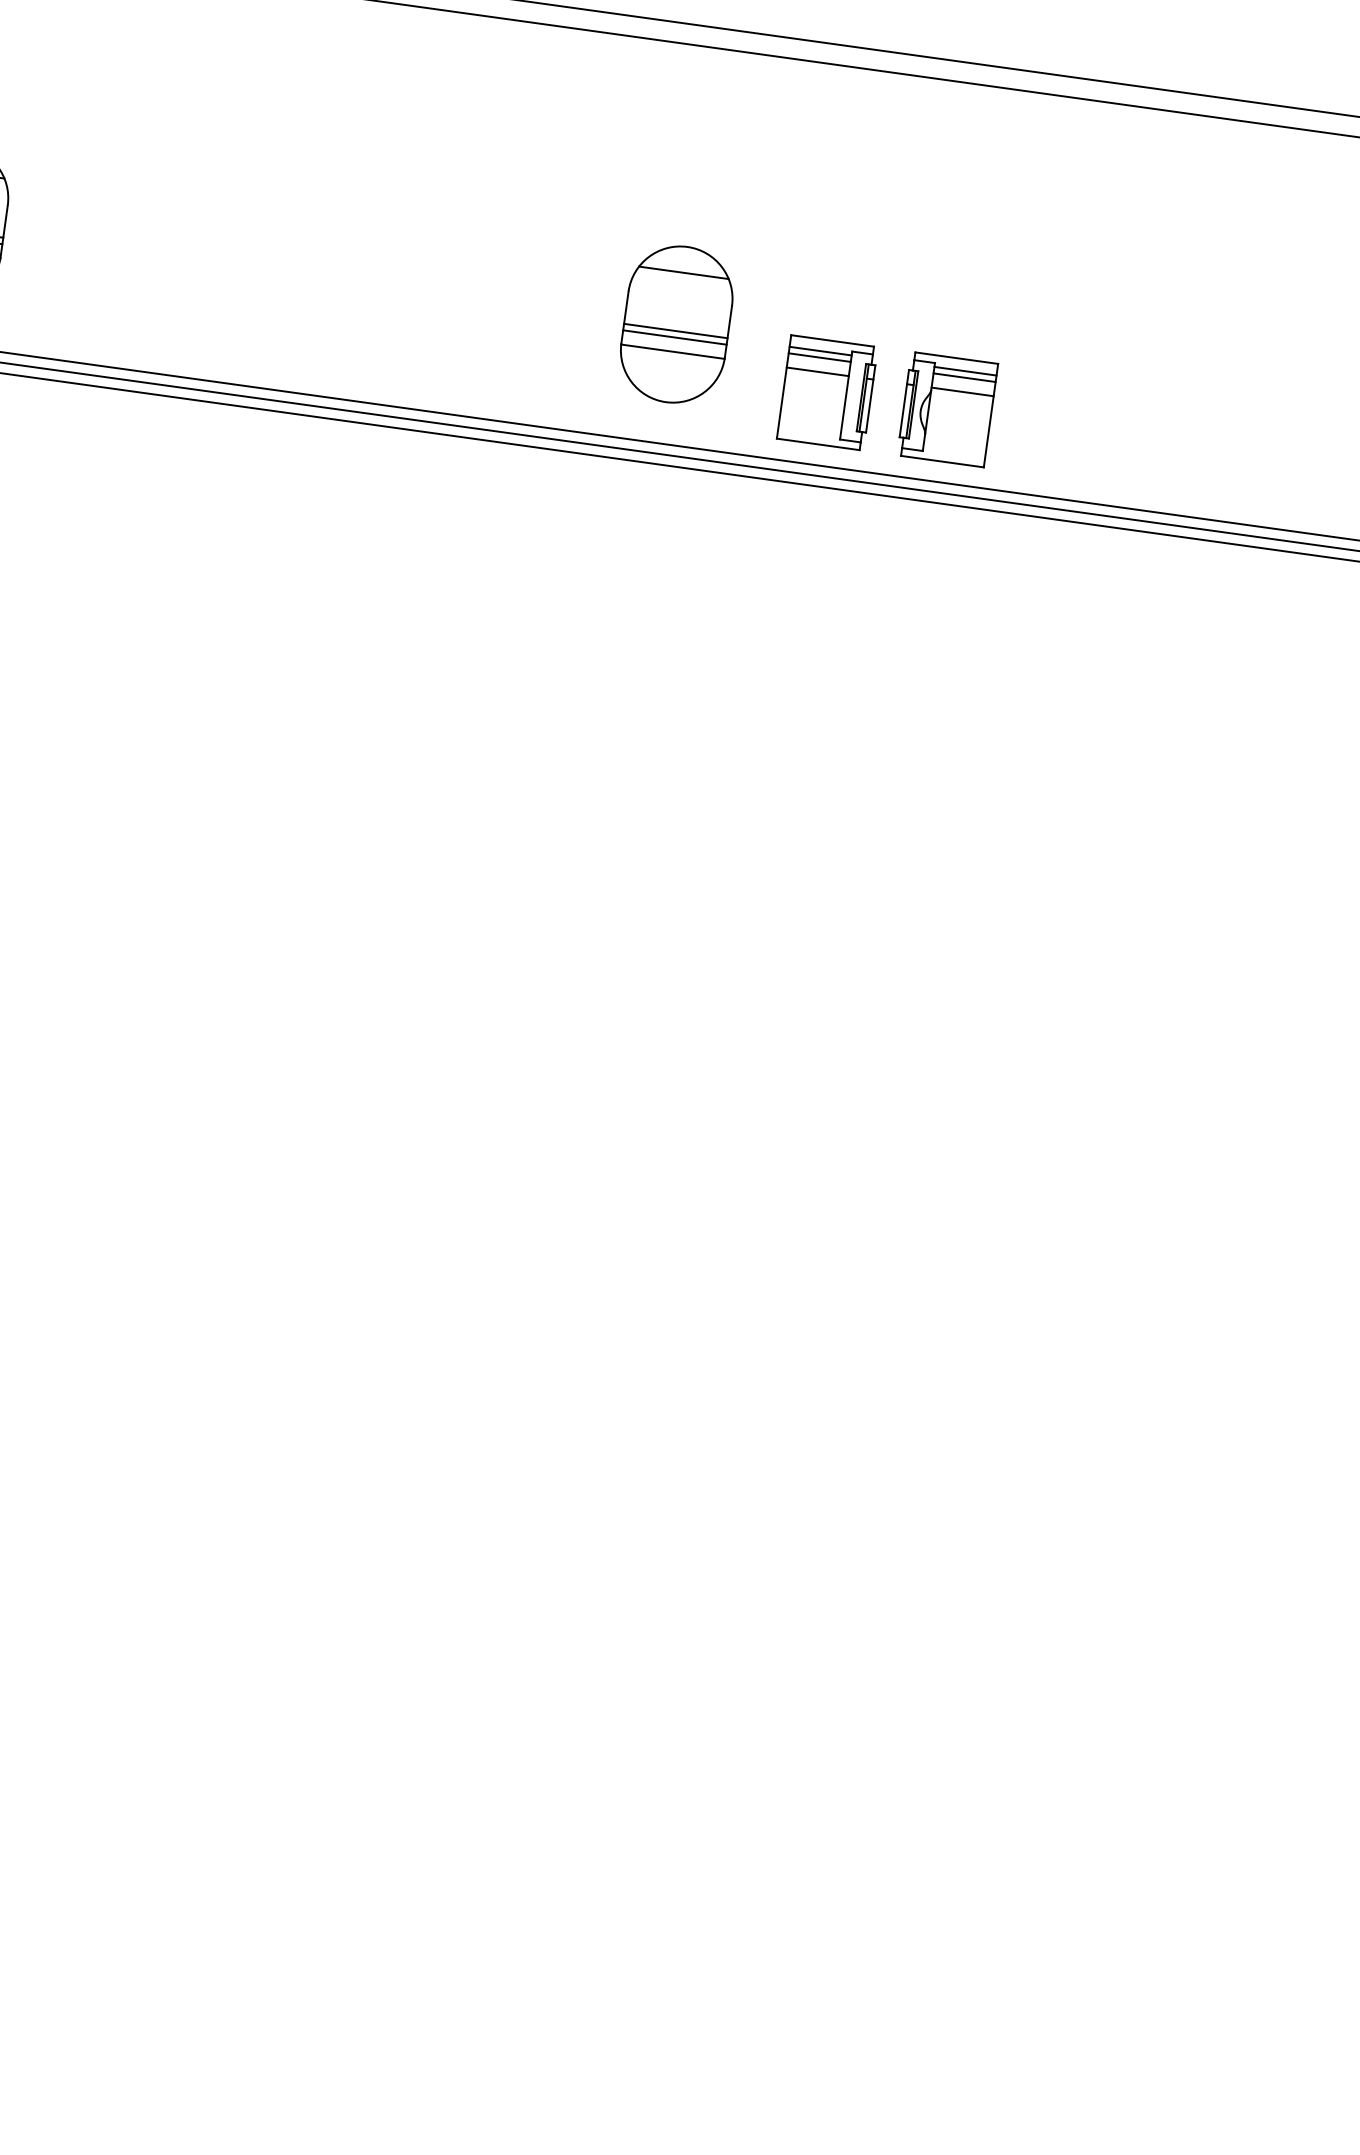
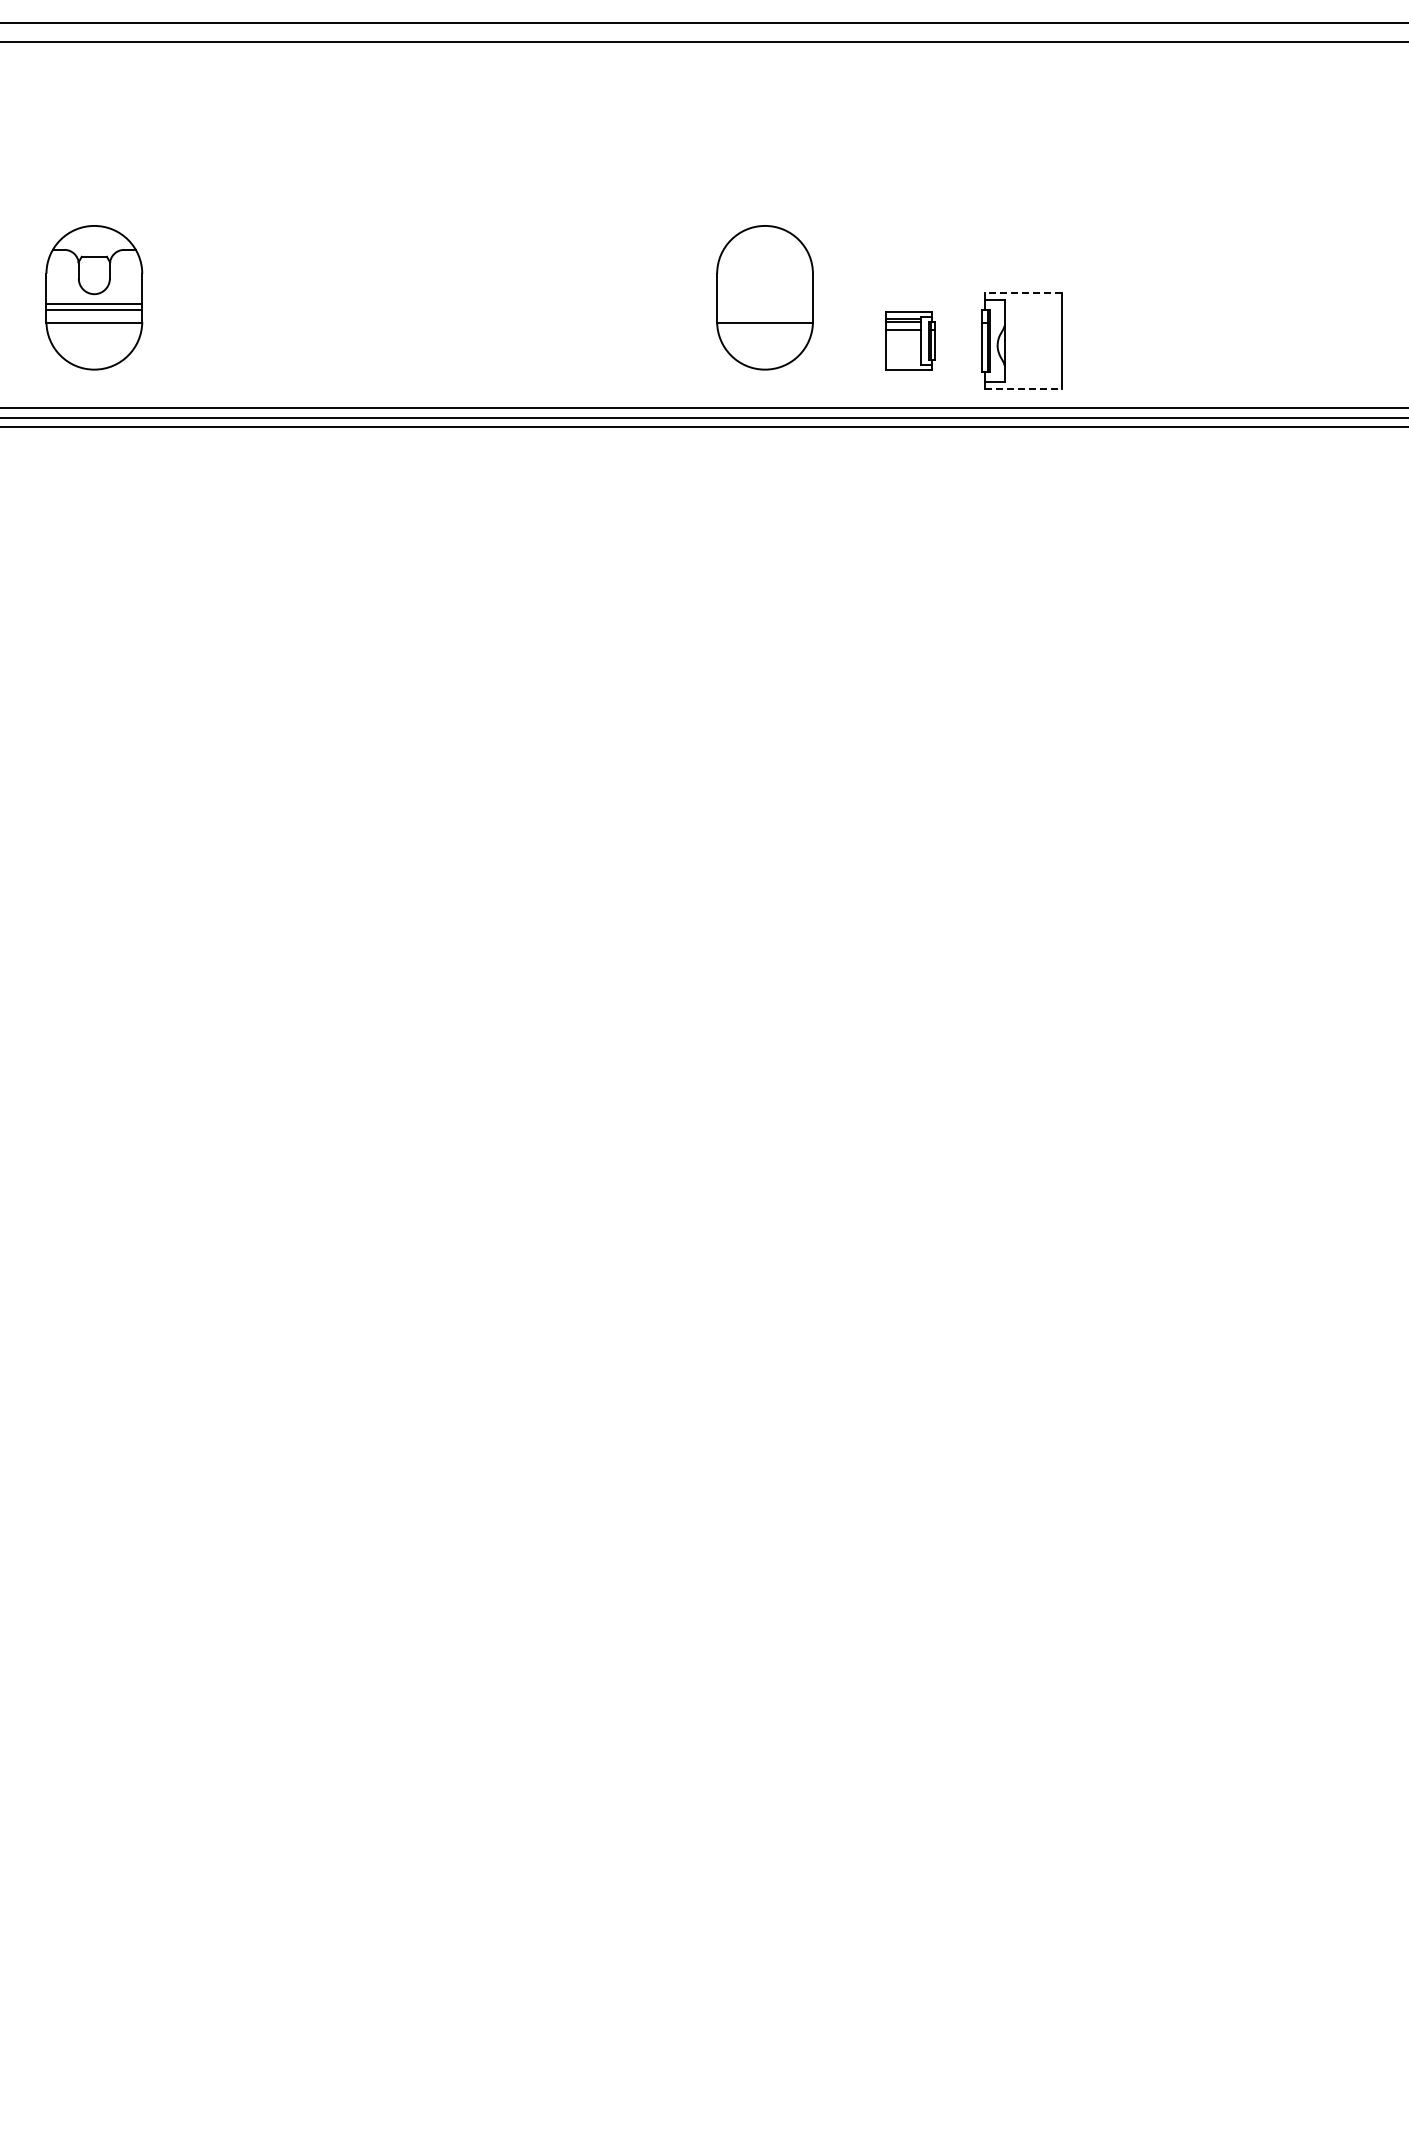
line: (683, 272) -> (764, 249), removed
line: (675, 330) -> (764, 303), removed
line: (674, 337) -> (764, 309), removed
line: (956, 358) -> (1023, 293), solid -> dashed
line: (965, 370) -> (1033, 303), removed
line: (964, 377) -> (1033, 309), removed
line: (962, 391) -> (1033, 322), removed
part: (827, 392) -> (910, 340), size x0.6
line: (943, 461) -> (1024, 388), solid -> dashed

